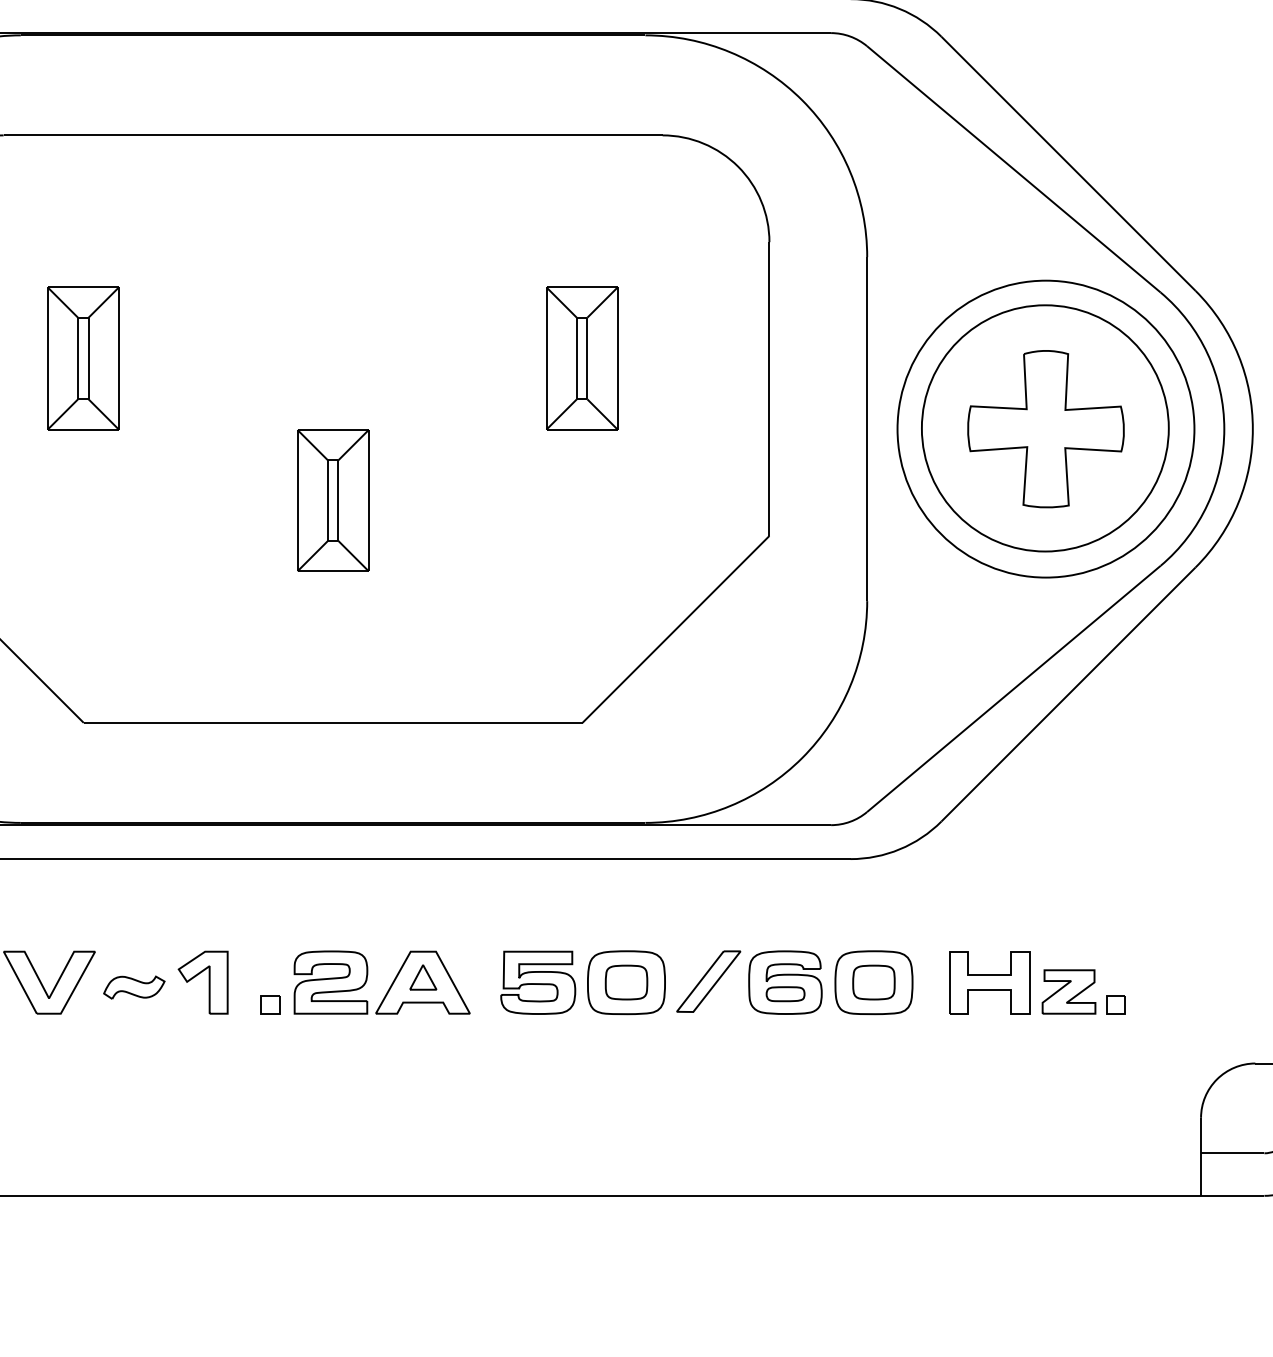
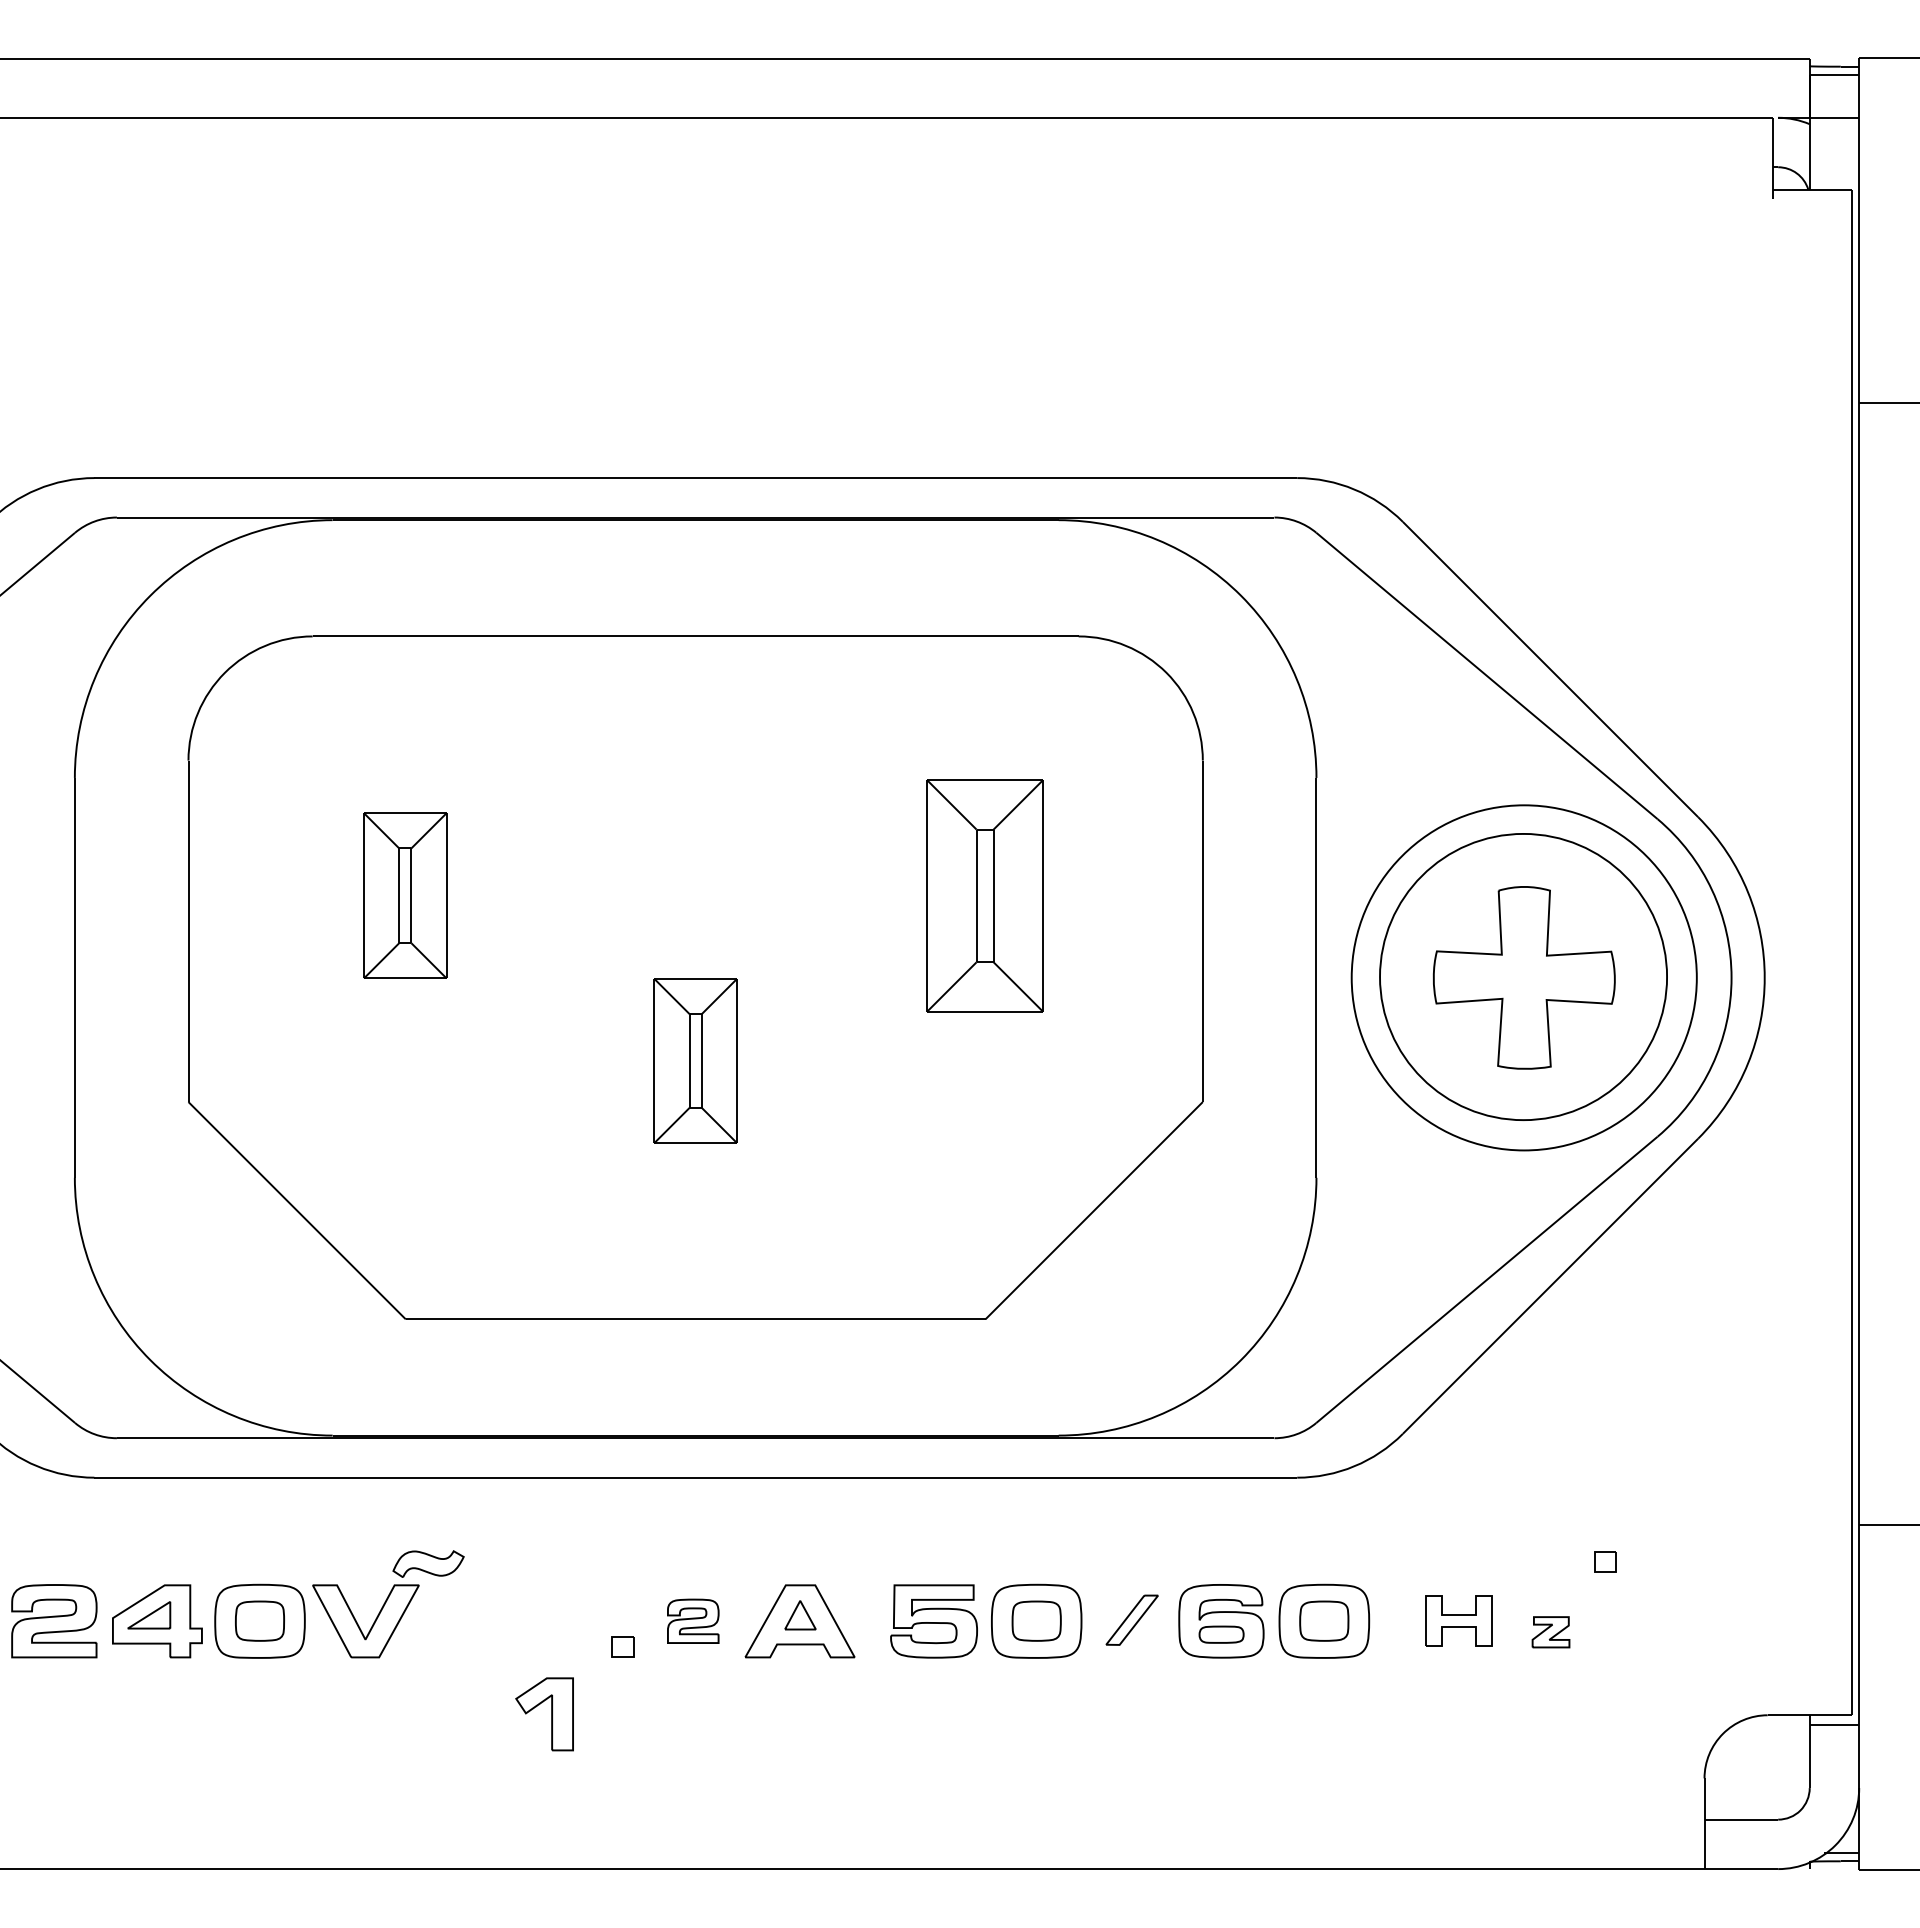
part: (581, 358) -> (984, 895), size x1.4
part: (708, 981) -> (1131, 1620), size x0.7
part: (989, 981) -> (1458, 1620), size x0.7
part: (209, 982) -> (551, 1714), moved
part: (331, 982) -> (693, 1621), size x0.6
part: (134, 987) -> (428, 1563), moved
part: (1068, 992) -> (1550, 1632), size x0.6
part: (1115, 1004) -> (1605, 1561), moved

